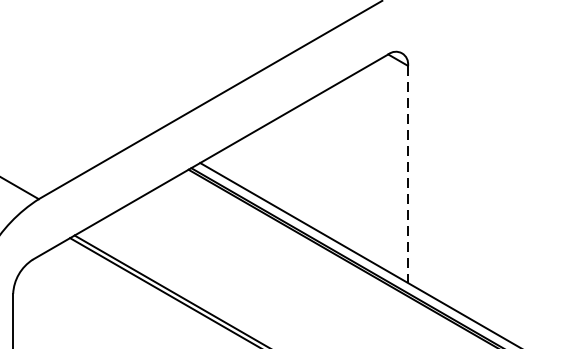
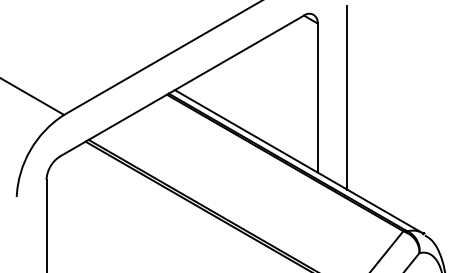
line: (407, 173) -> (317, 97), dashed -> solid
line: (451, 173) -> (347, 97), added

